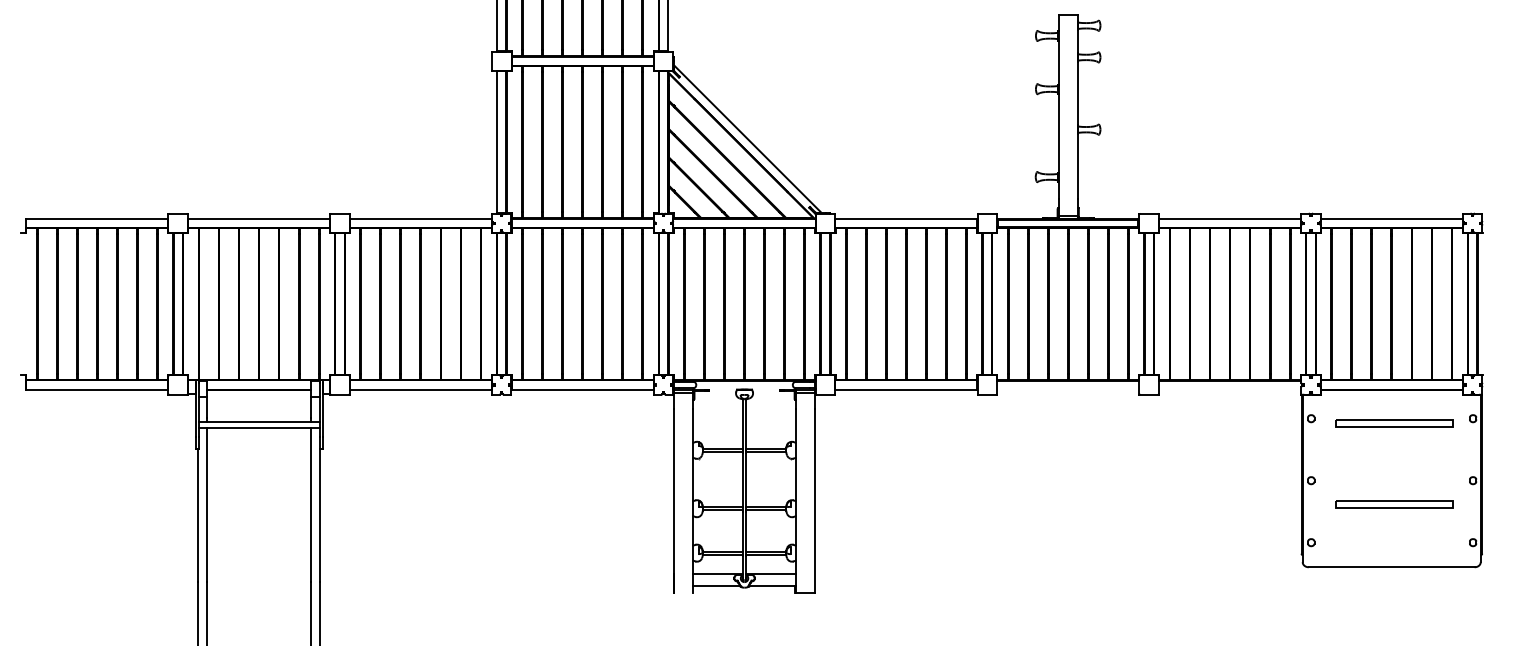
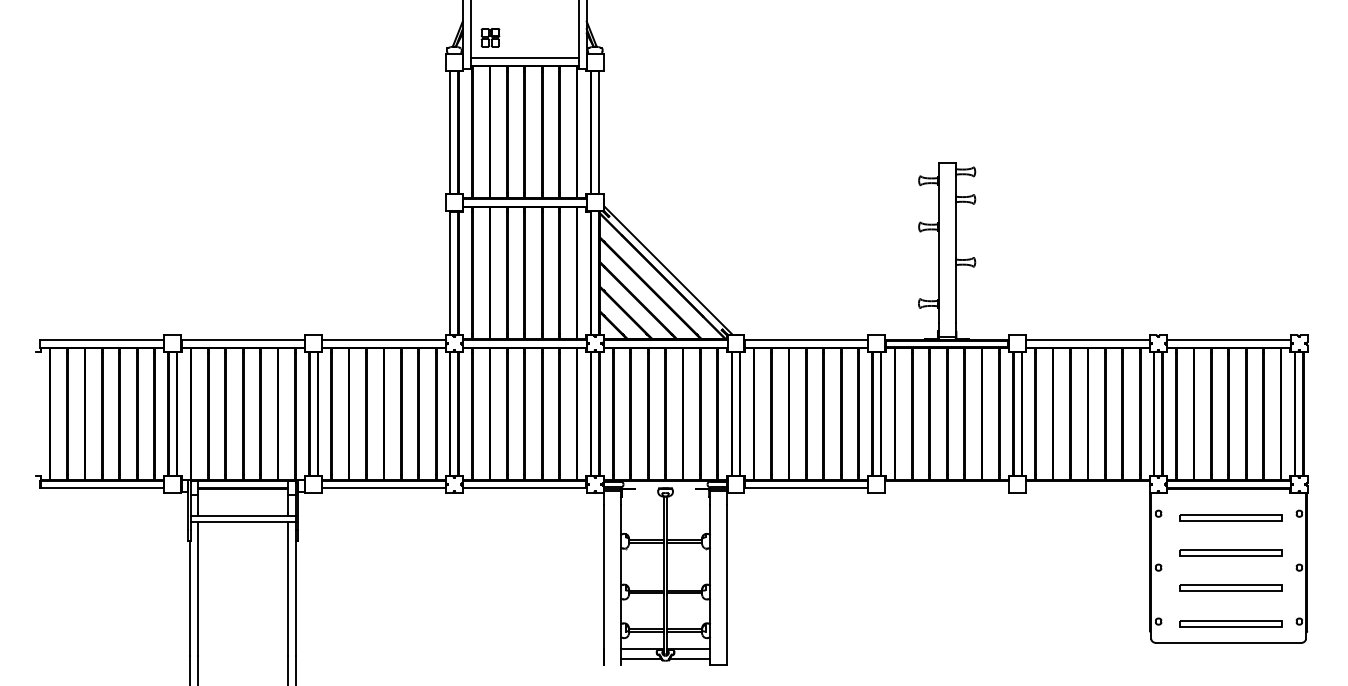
part: (1393, 463) -> (1230, 552), added
part: (1393, 544) -> (1230, 623), added

